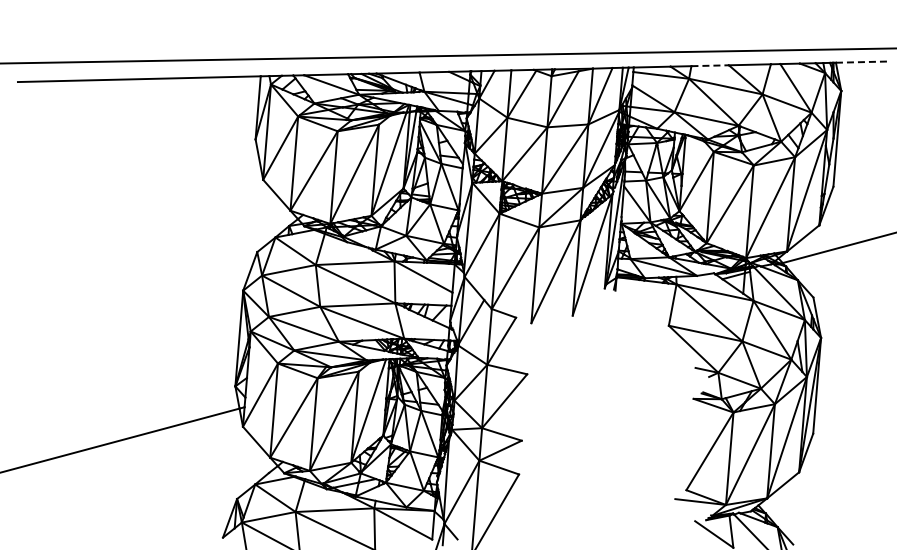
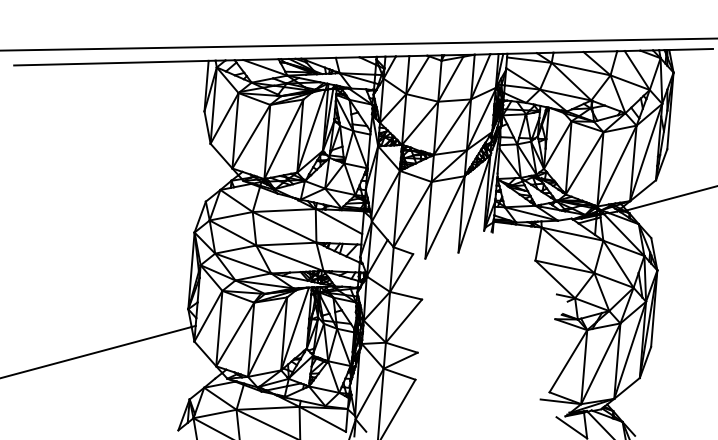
line: (863, 62) -> (691, 49), dashed -> solid
line: (710, 65) -> (568, 52), dashed -> solid

